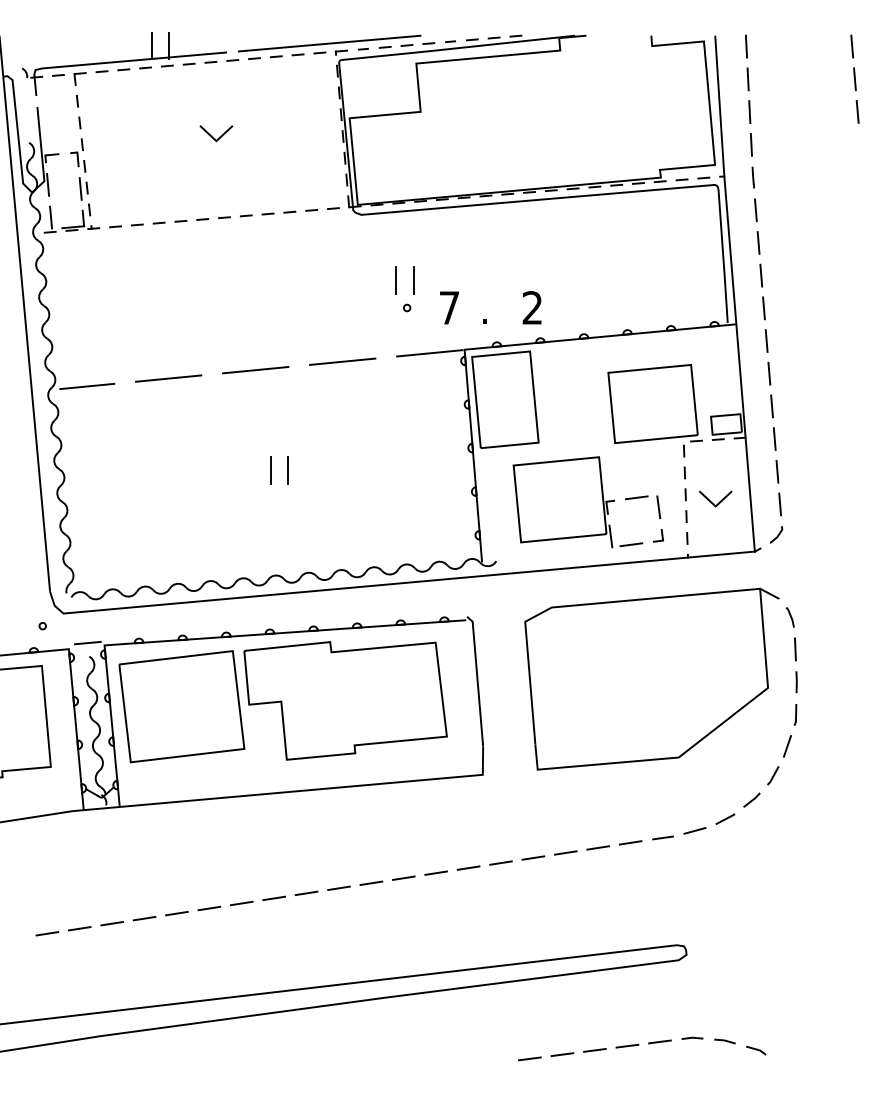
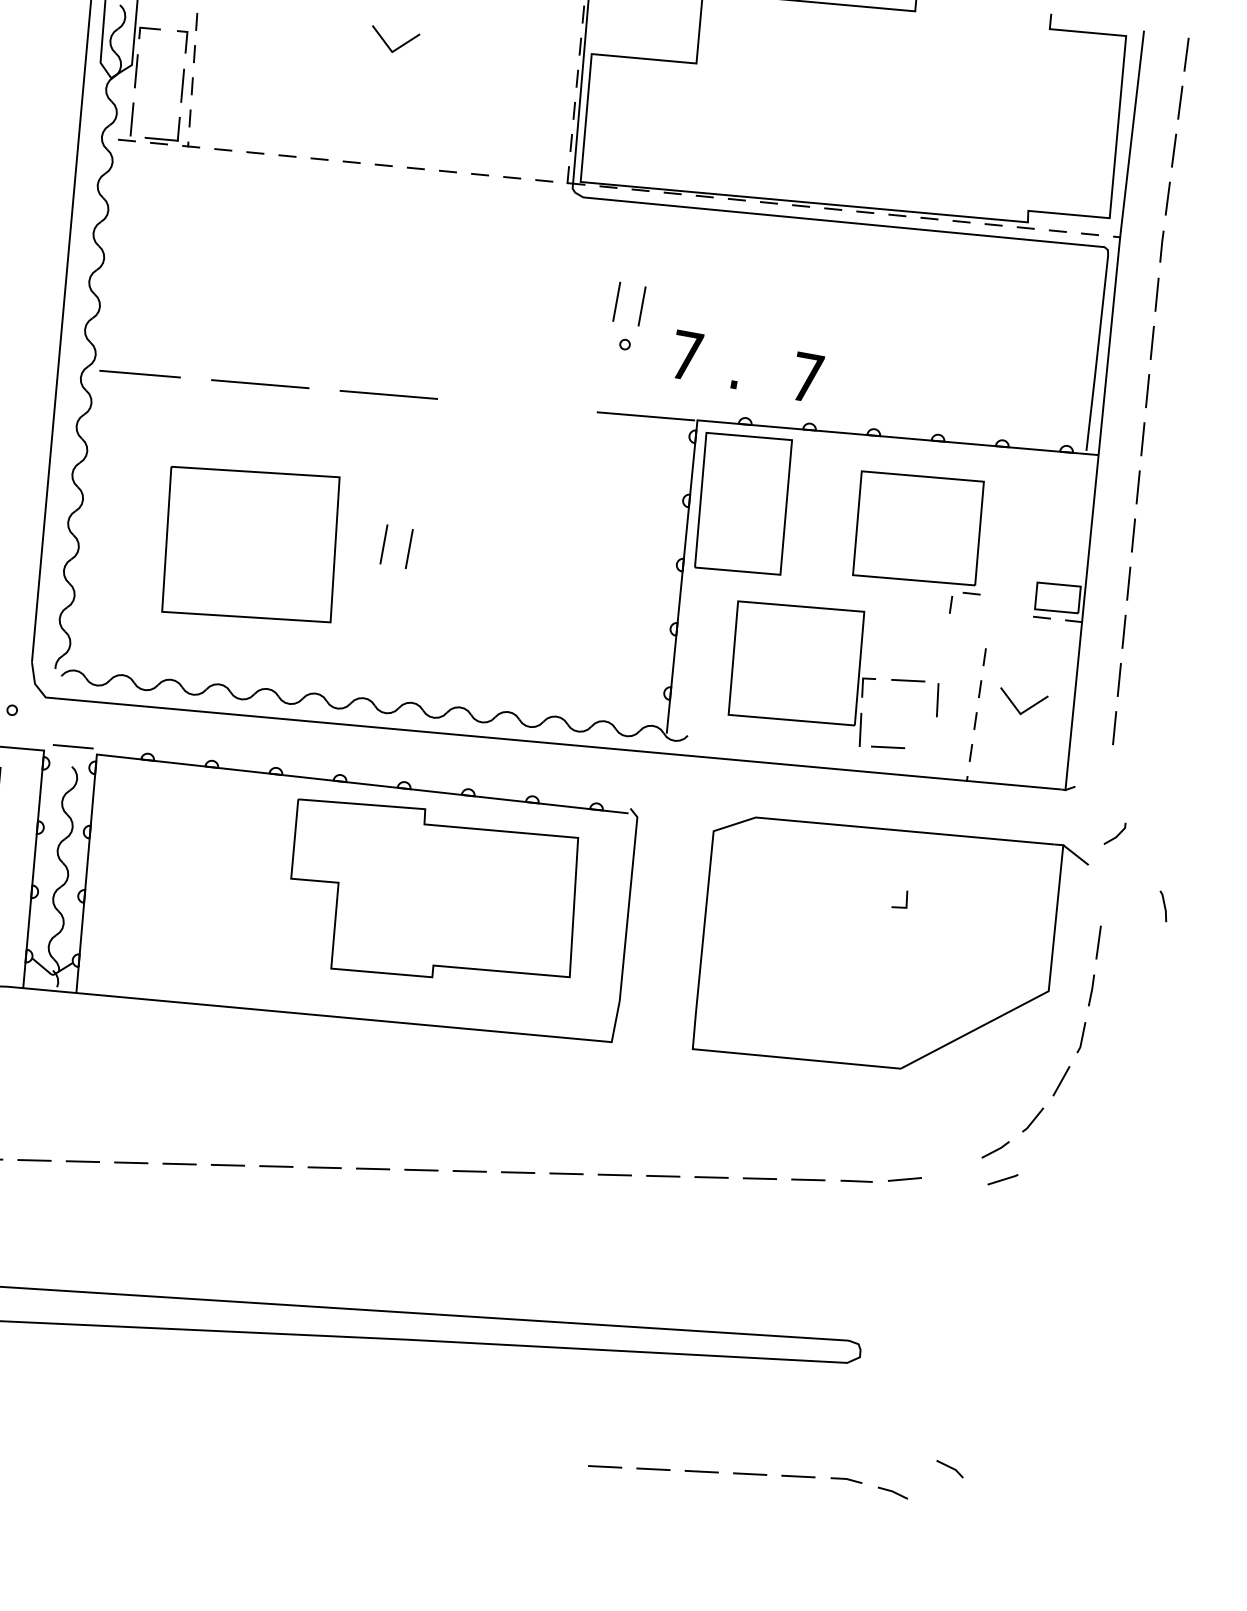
text: (531, 307) -> (805, 376), 2 -> 7
line: (342, 361) -> (517, 405), removed
part: (654, 410) -> (918, 538), moved
line: (661, 535) -> (905, 900), moved
line: (777, 535) -> (1116, 835), moved
line: (790, 617) -> (1163, 906), moved
part: (181, 706) -> (250, 544), moved
line: (725, 818) -> (1003, 1178), moved
line: (756, 1050) -> (950, 1469), moved

